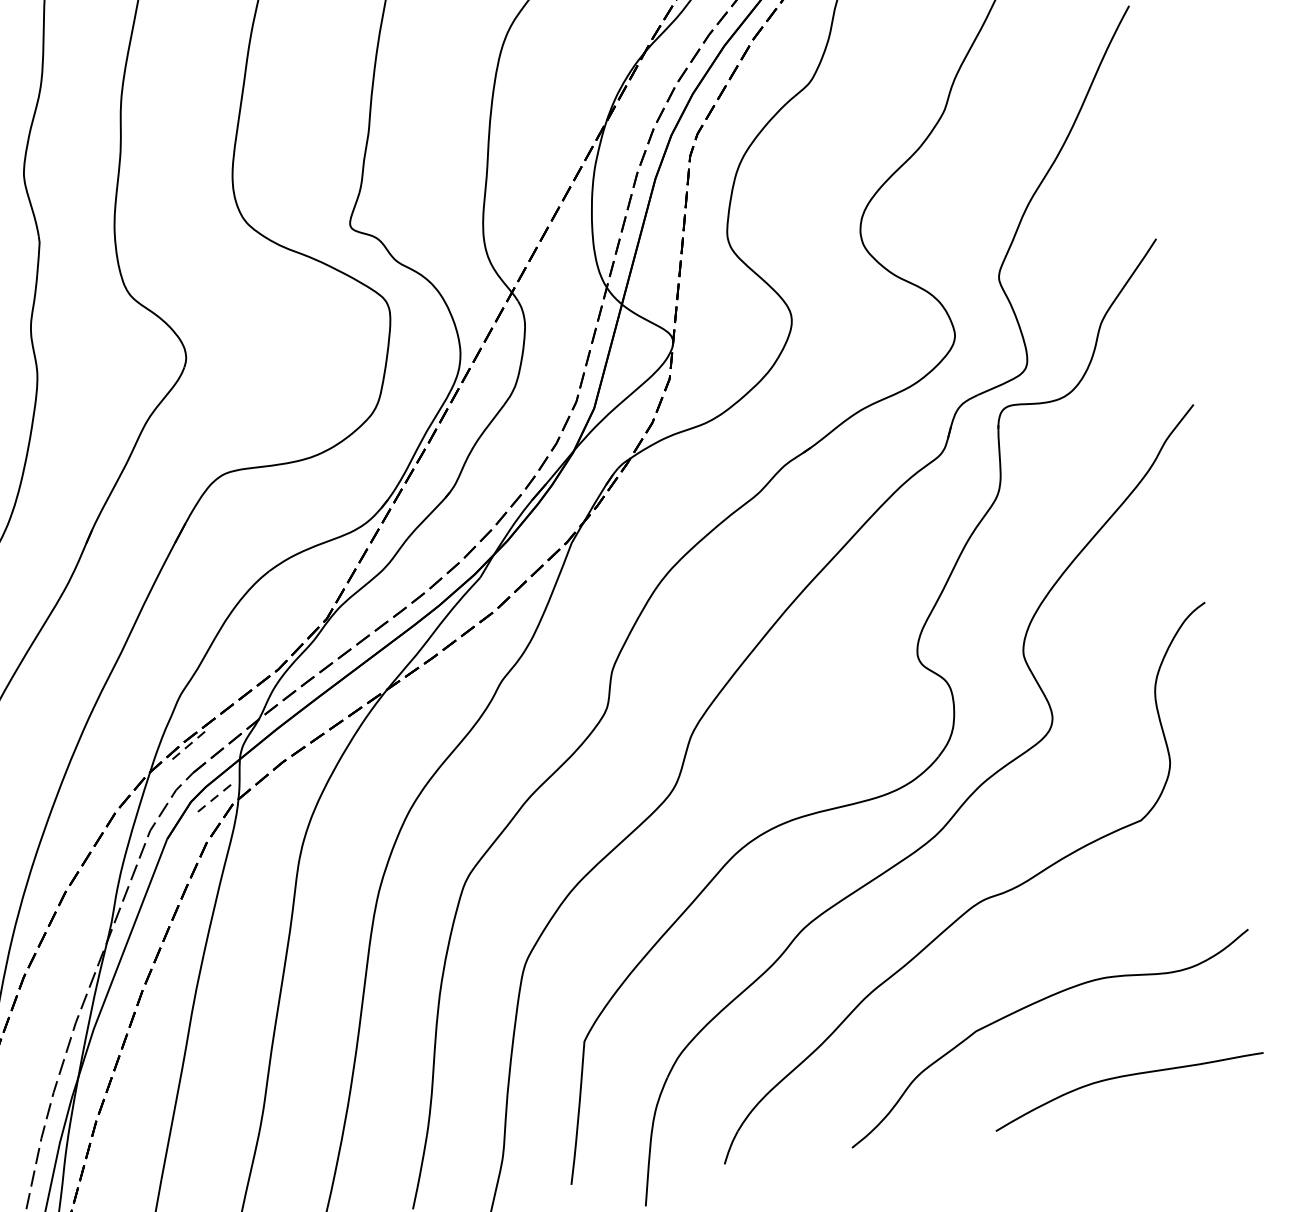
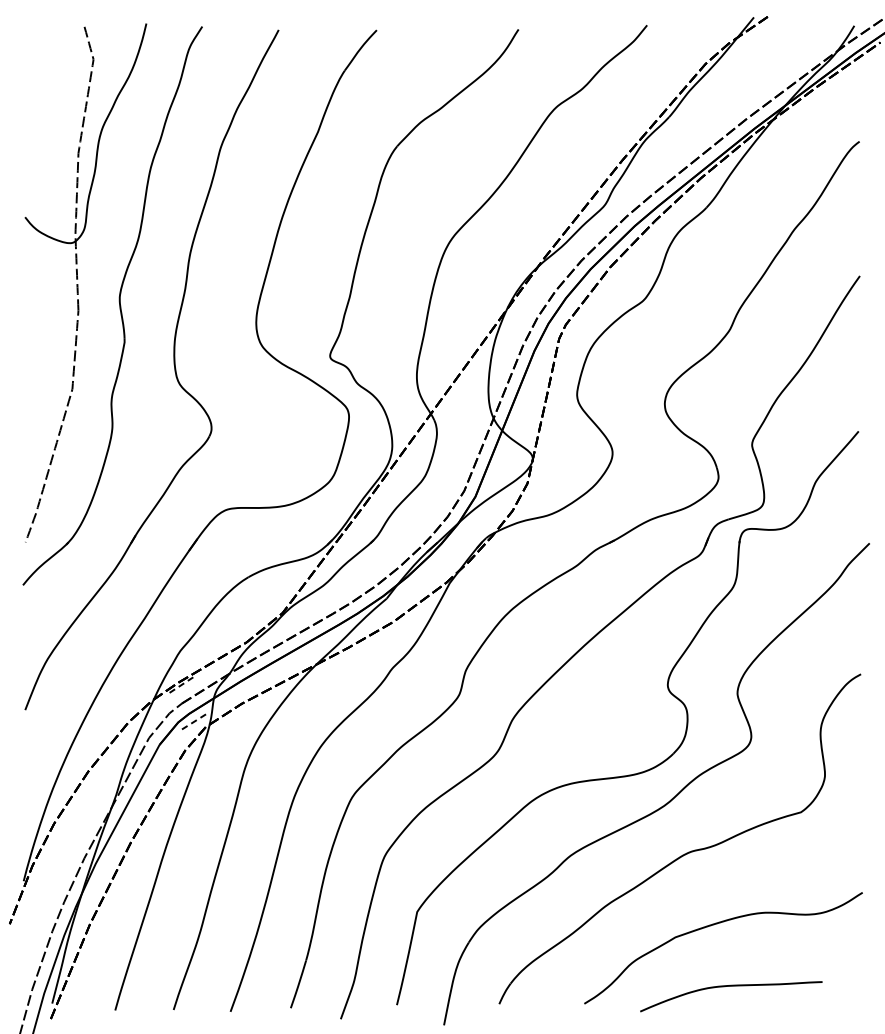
curve: (1127, 1076) -> (731, 986), moved

